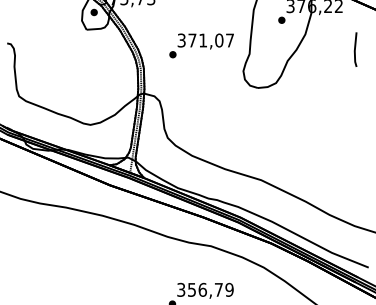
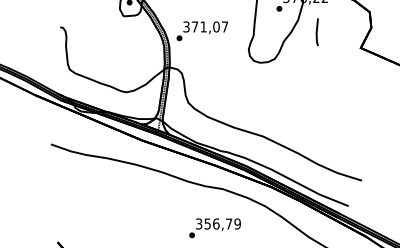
text: (200, 46) -> (201, 31), moved
line: (354, 49) -> (316, 32), moved

